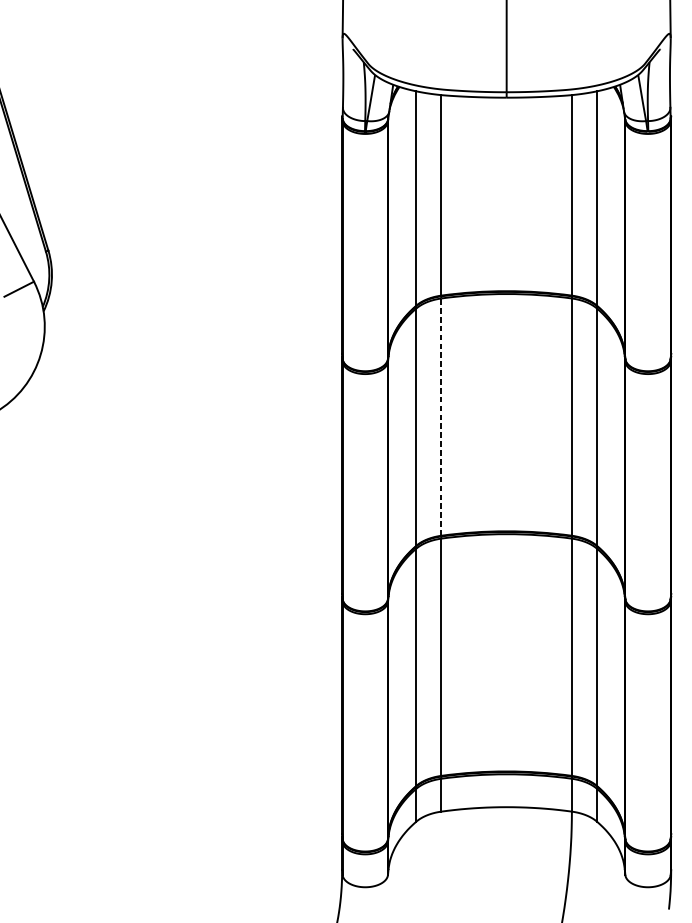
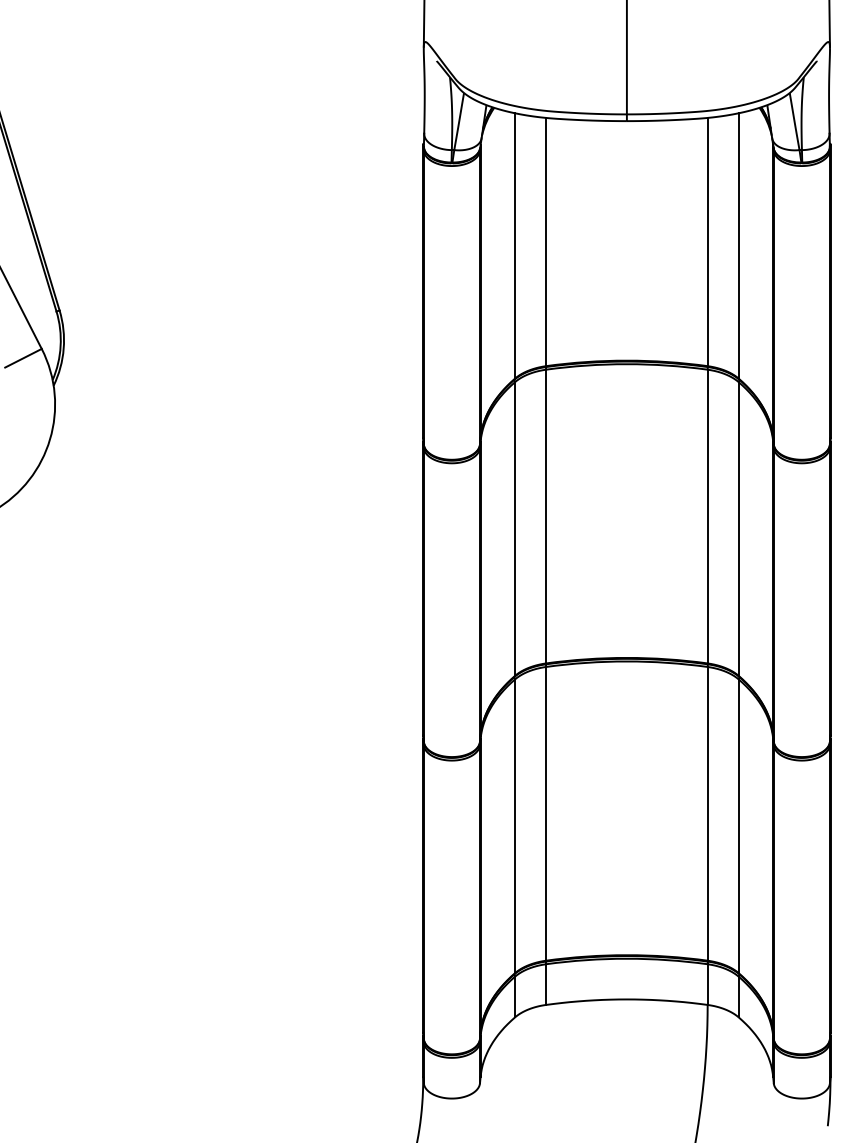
line: (441, 417) -> (546, 516), dashed -> solid

